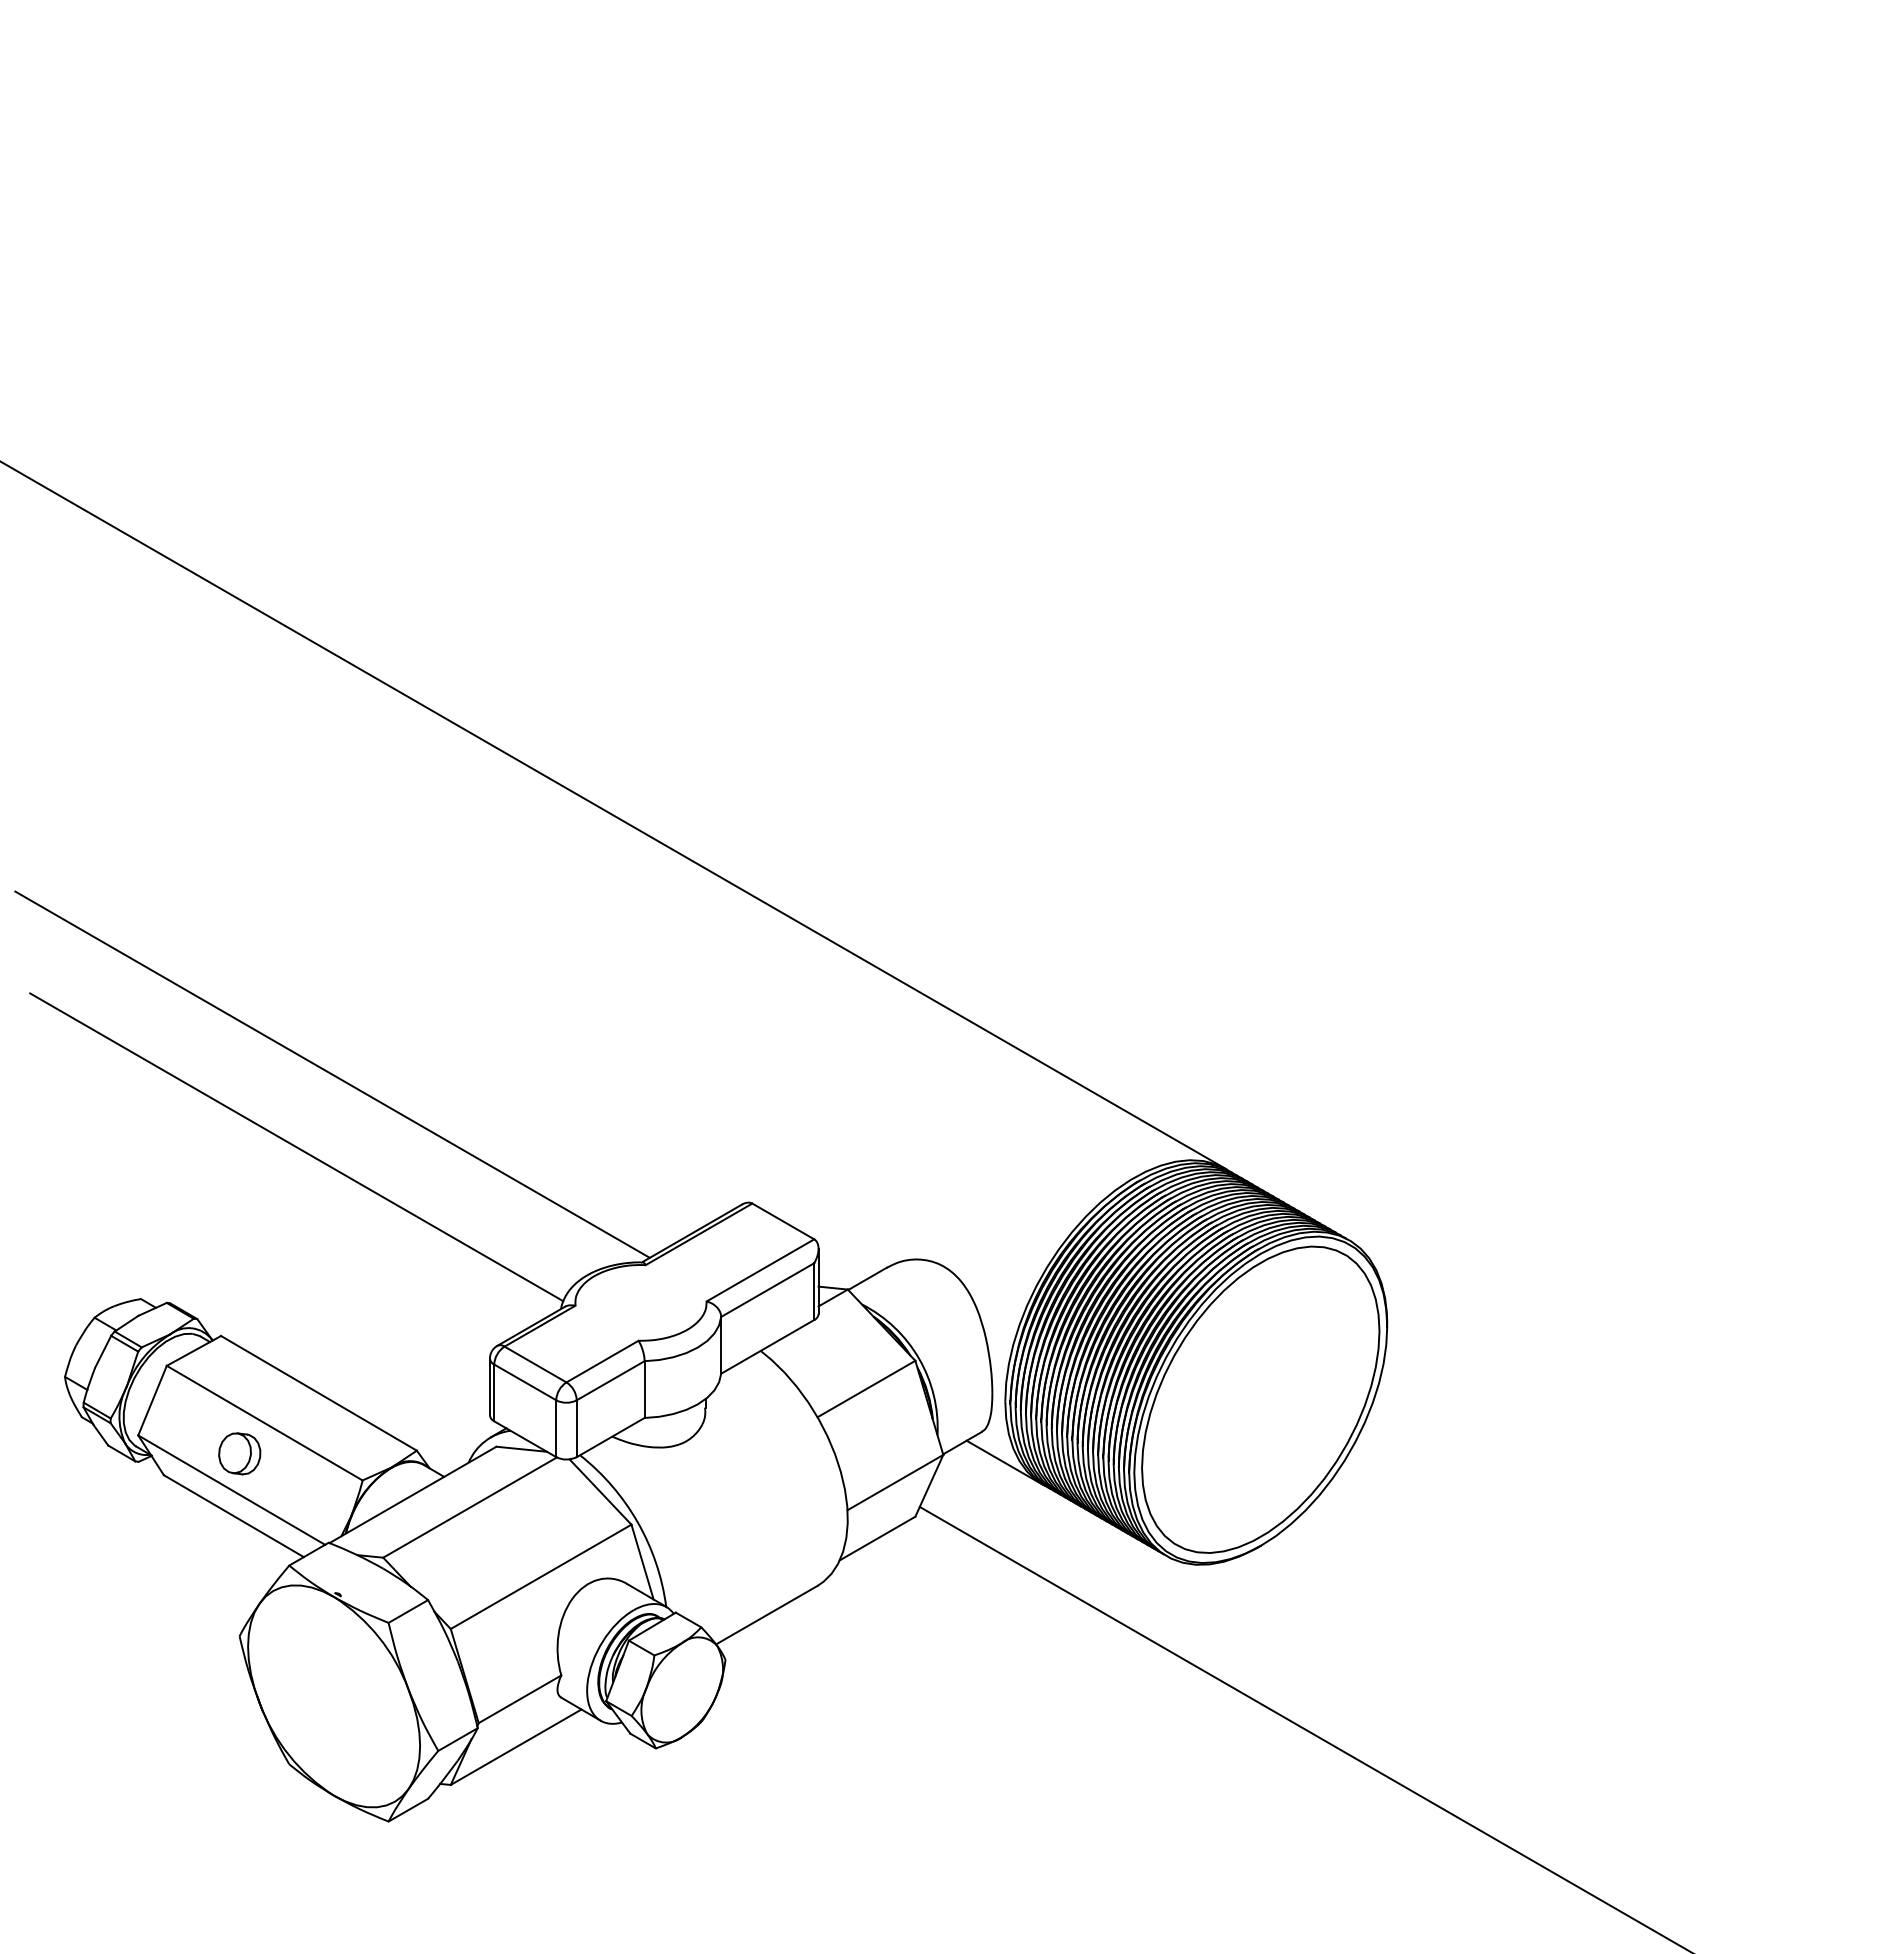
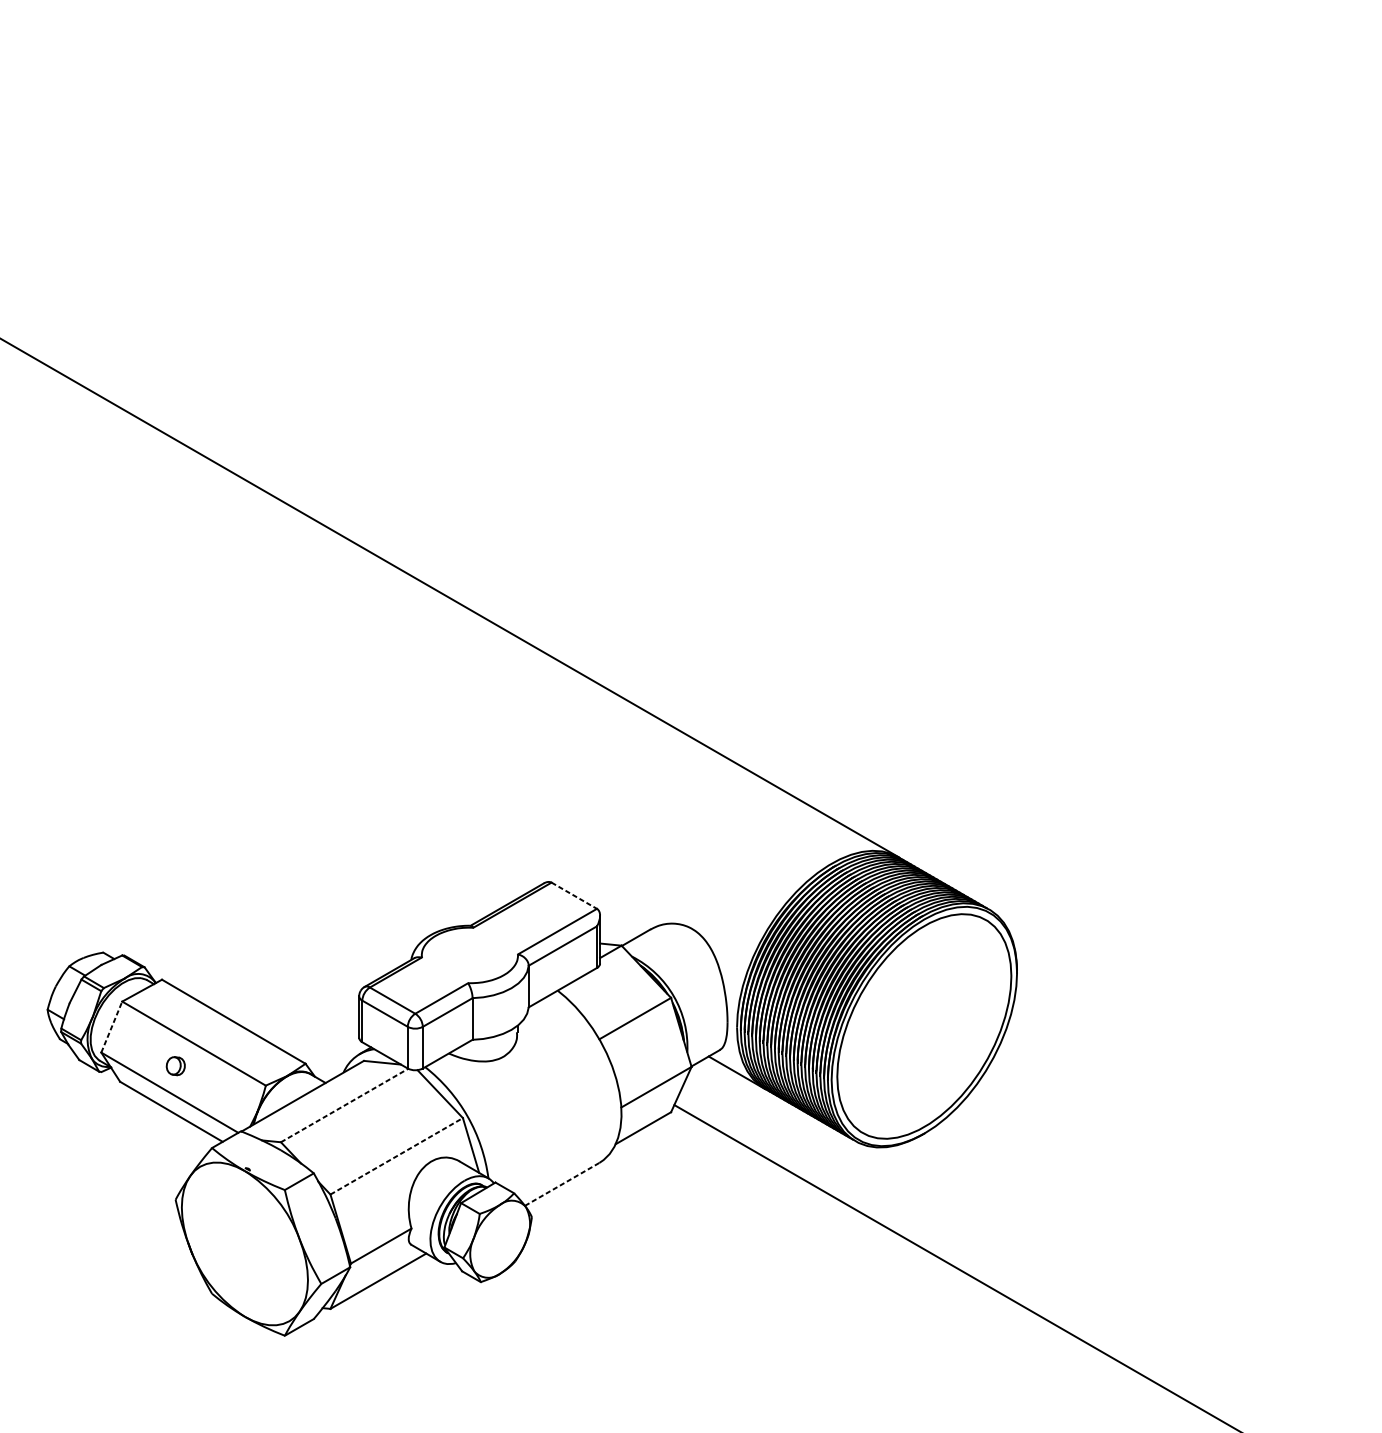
line: (332, 1074) -> (243, 787), removed
line: (296, 1147) -> (217, 841), removed
line: (783, 1221) -> (574, 895), solid -> dashed
line: (152, 1400) -> (111, 1027), solid -> dashed
part: (239, 1453) -> (175, 1065), size x0.6
line: (470, 1507) -> (344, 1105), solid -> dashed
line: (541, 1576) -> (396, 1156), solid -> dashed
line: (766, 1615) -> (561, 1184), solid -> dashed

